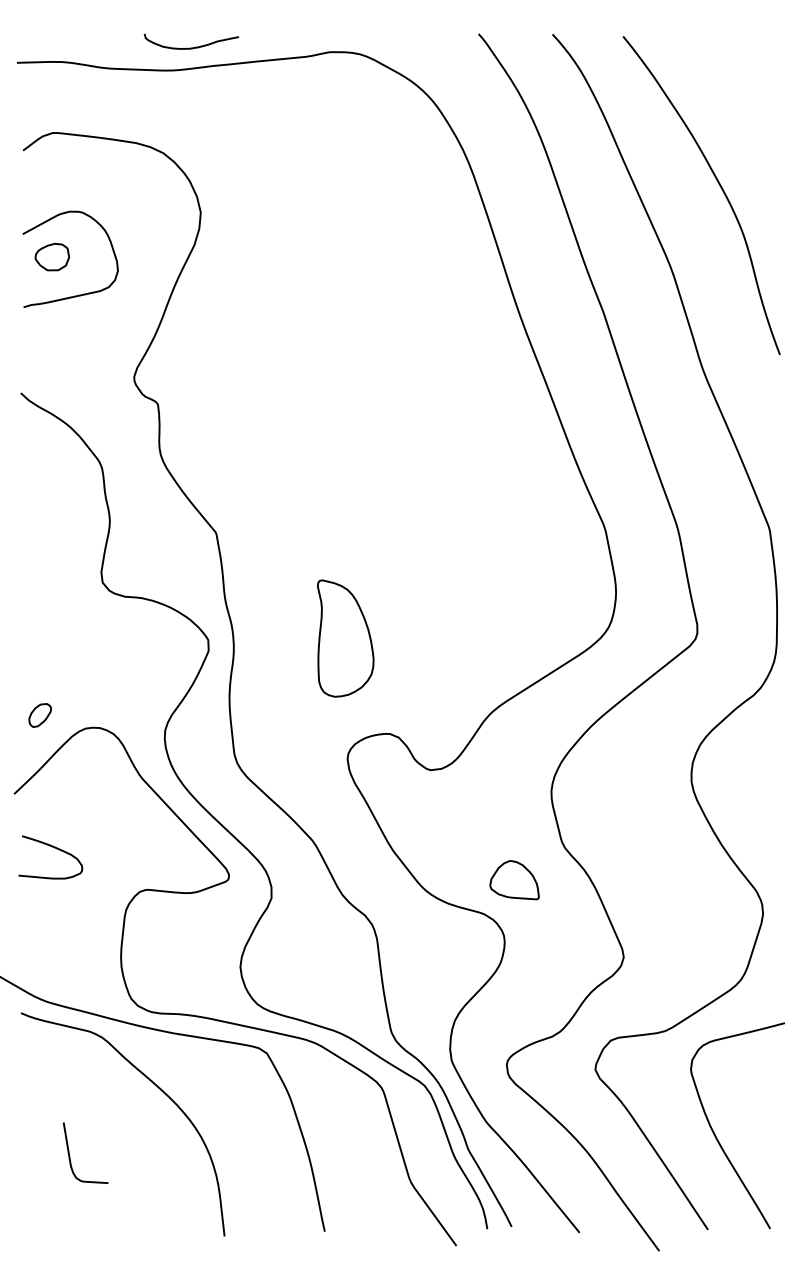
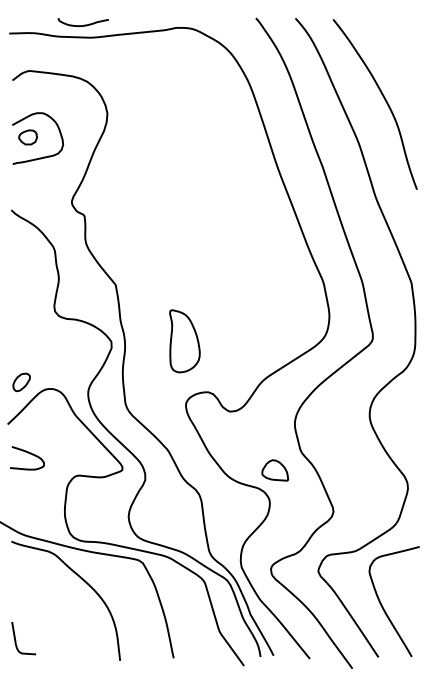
curve: (193, 45) -> (84, 24), moved
part: (39, 715) -> (21, 382), size x1.43
curve: (71, 1157) -> (16, 640), moved

